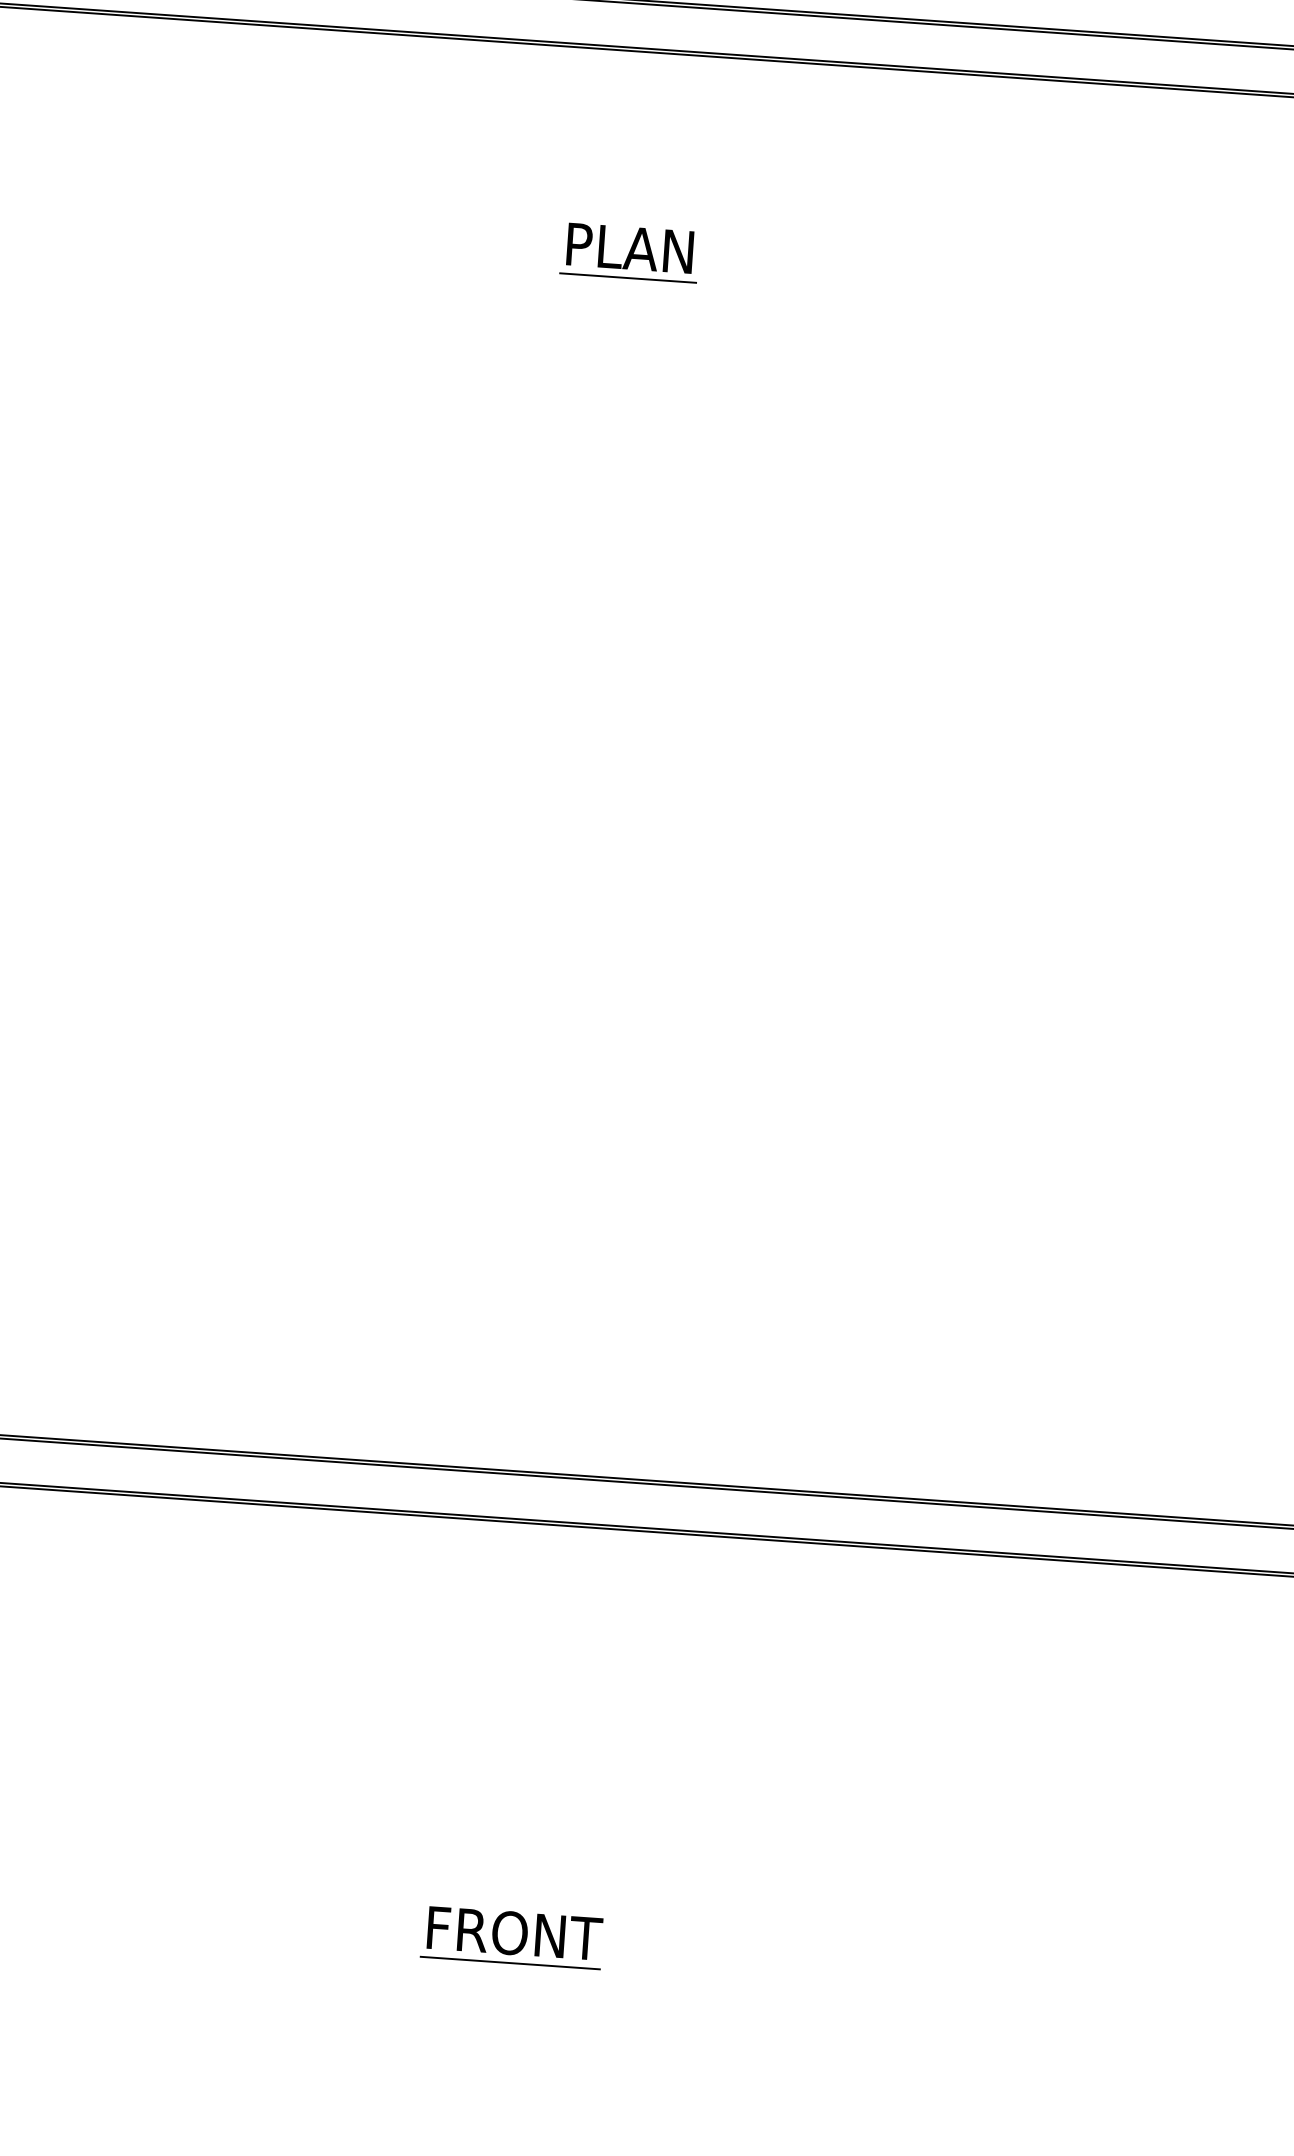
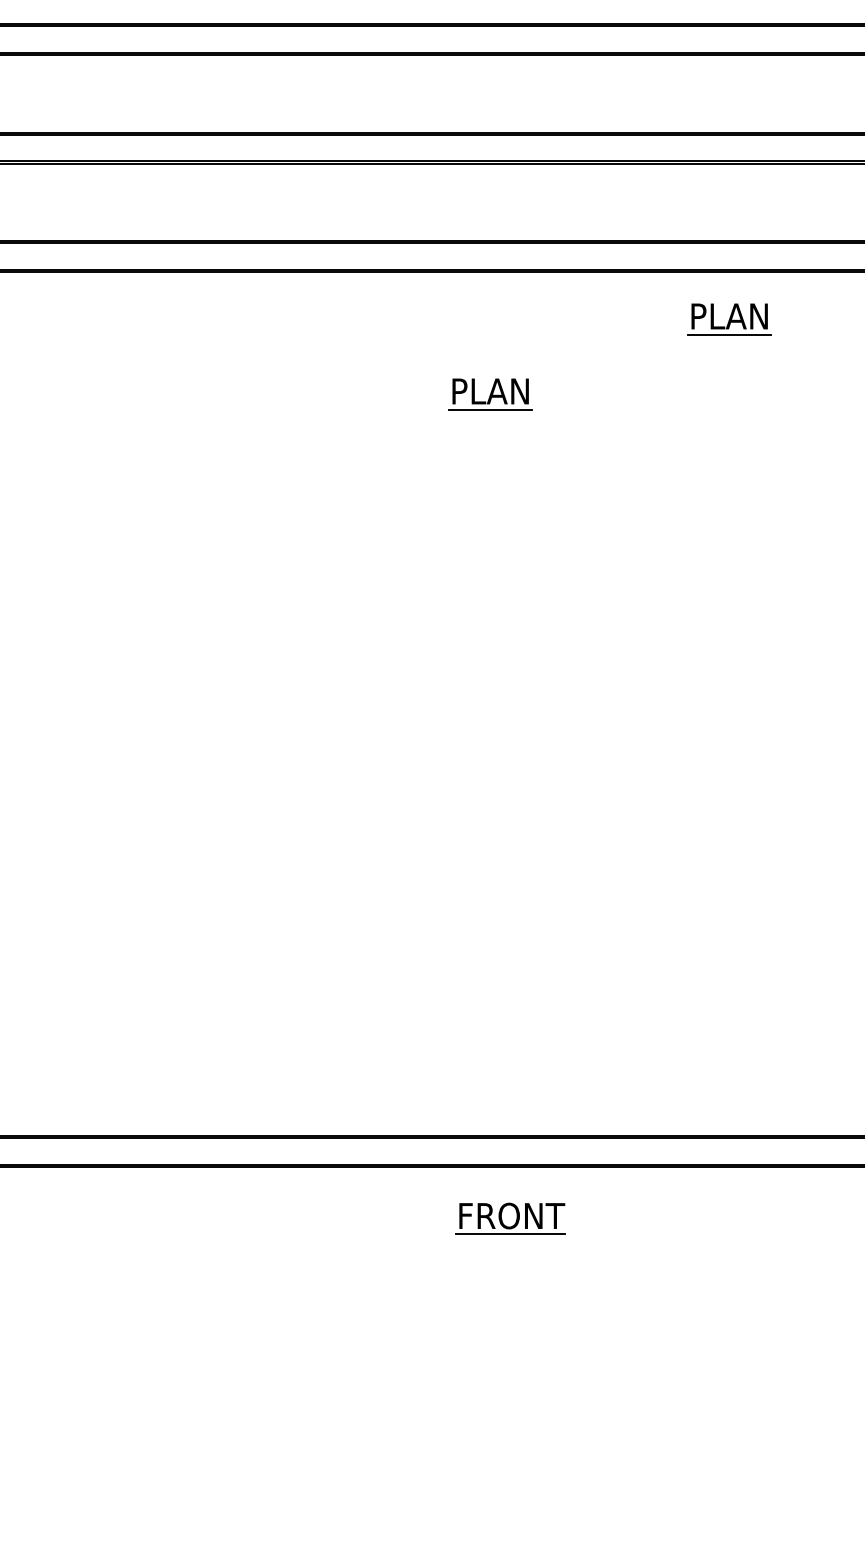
part: (1031, 157) -> (729, 319), added
part: (511, 1937) -> (510, 1218), moved

